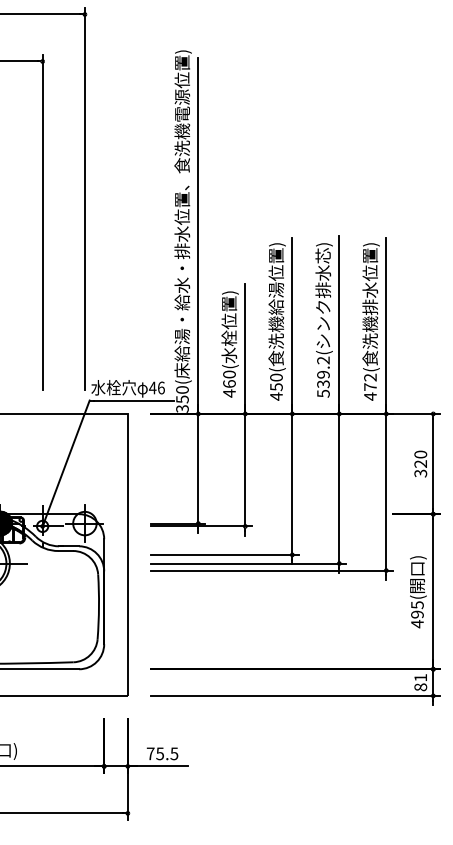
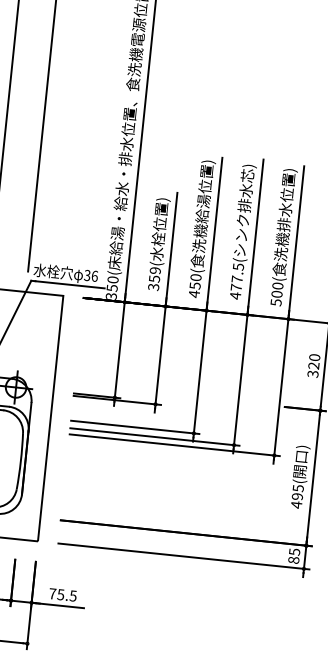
text: (323, 377) -> (237, 281), 539.2( -> 477.5(
text: (229, 383) -> (154, 278), 460( -> 359(
text: (370, 386) -> (277, 293), 472( -> 500(
text: (152, 387) -> (87, 275), 46 -> 36
text: (420, 677) -> (294, 551), 81 -> 85

